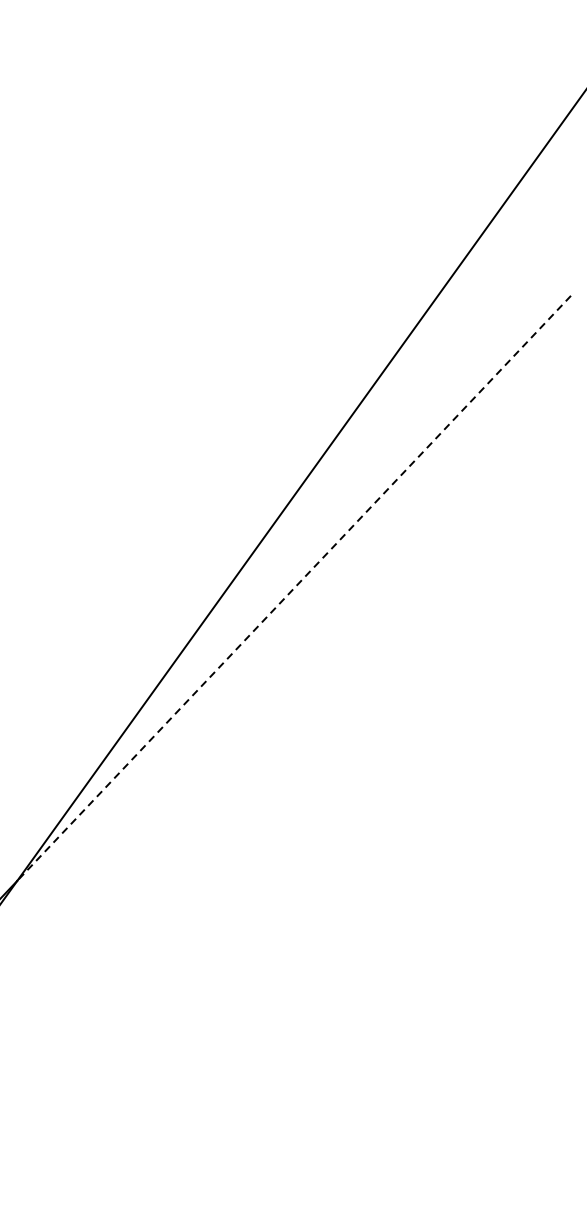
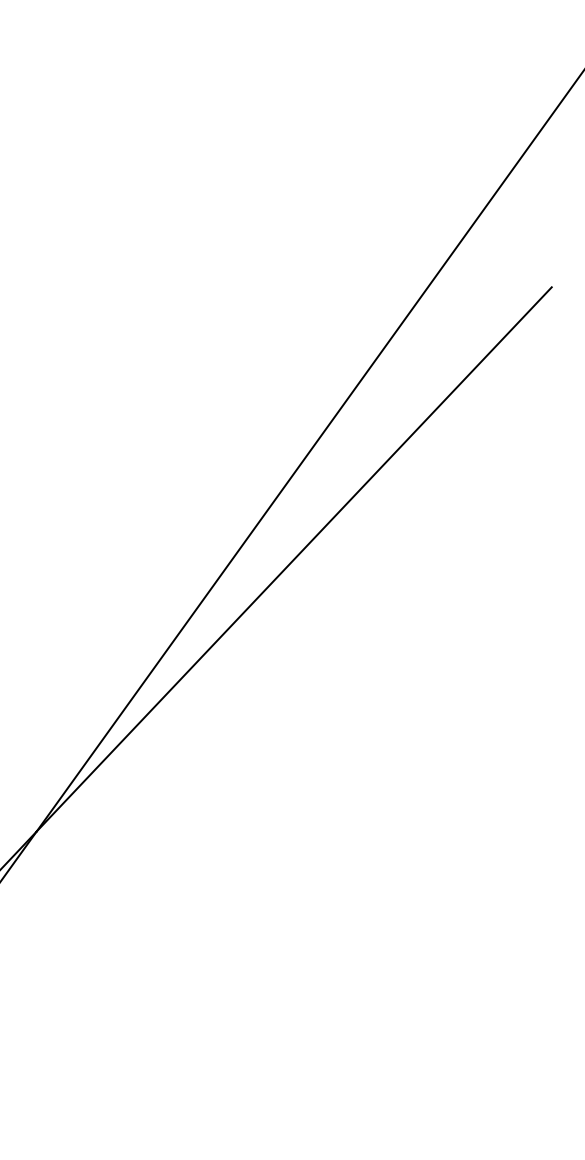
line: (294, 588) -> (294, 559), dashed -> solid

